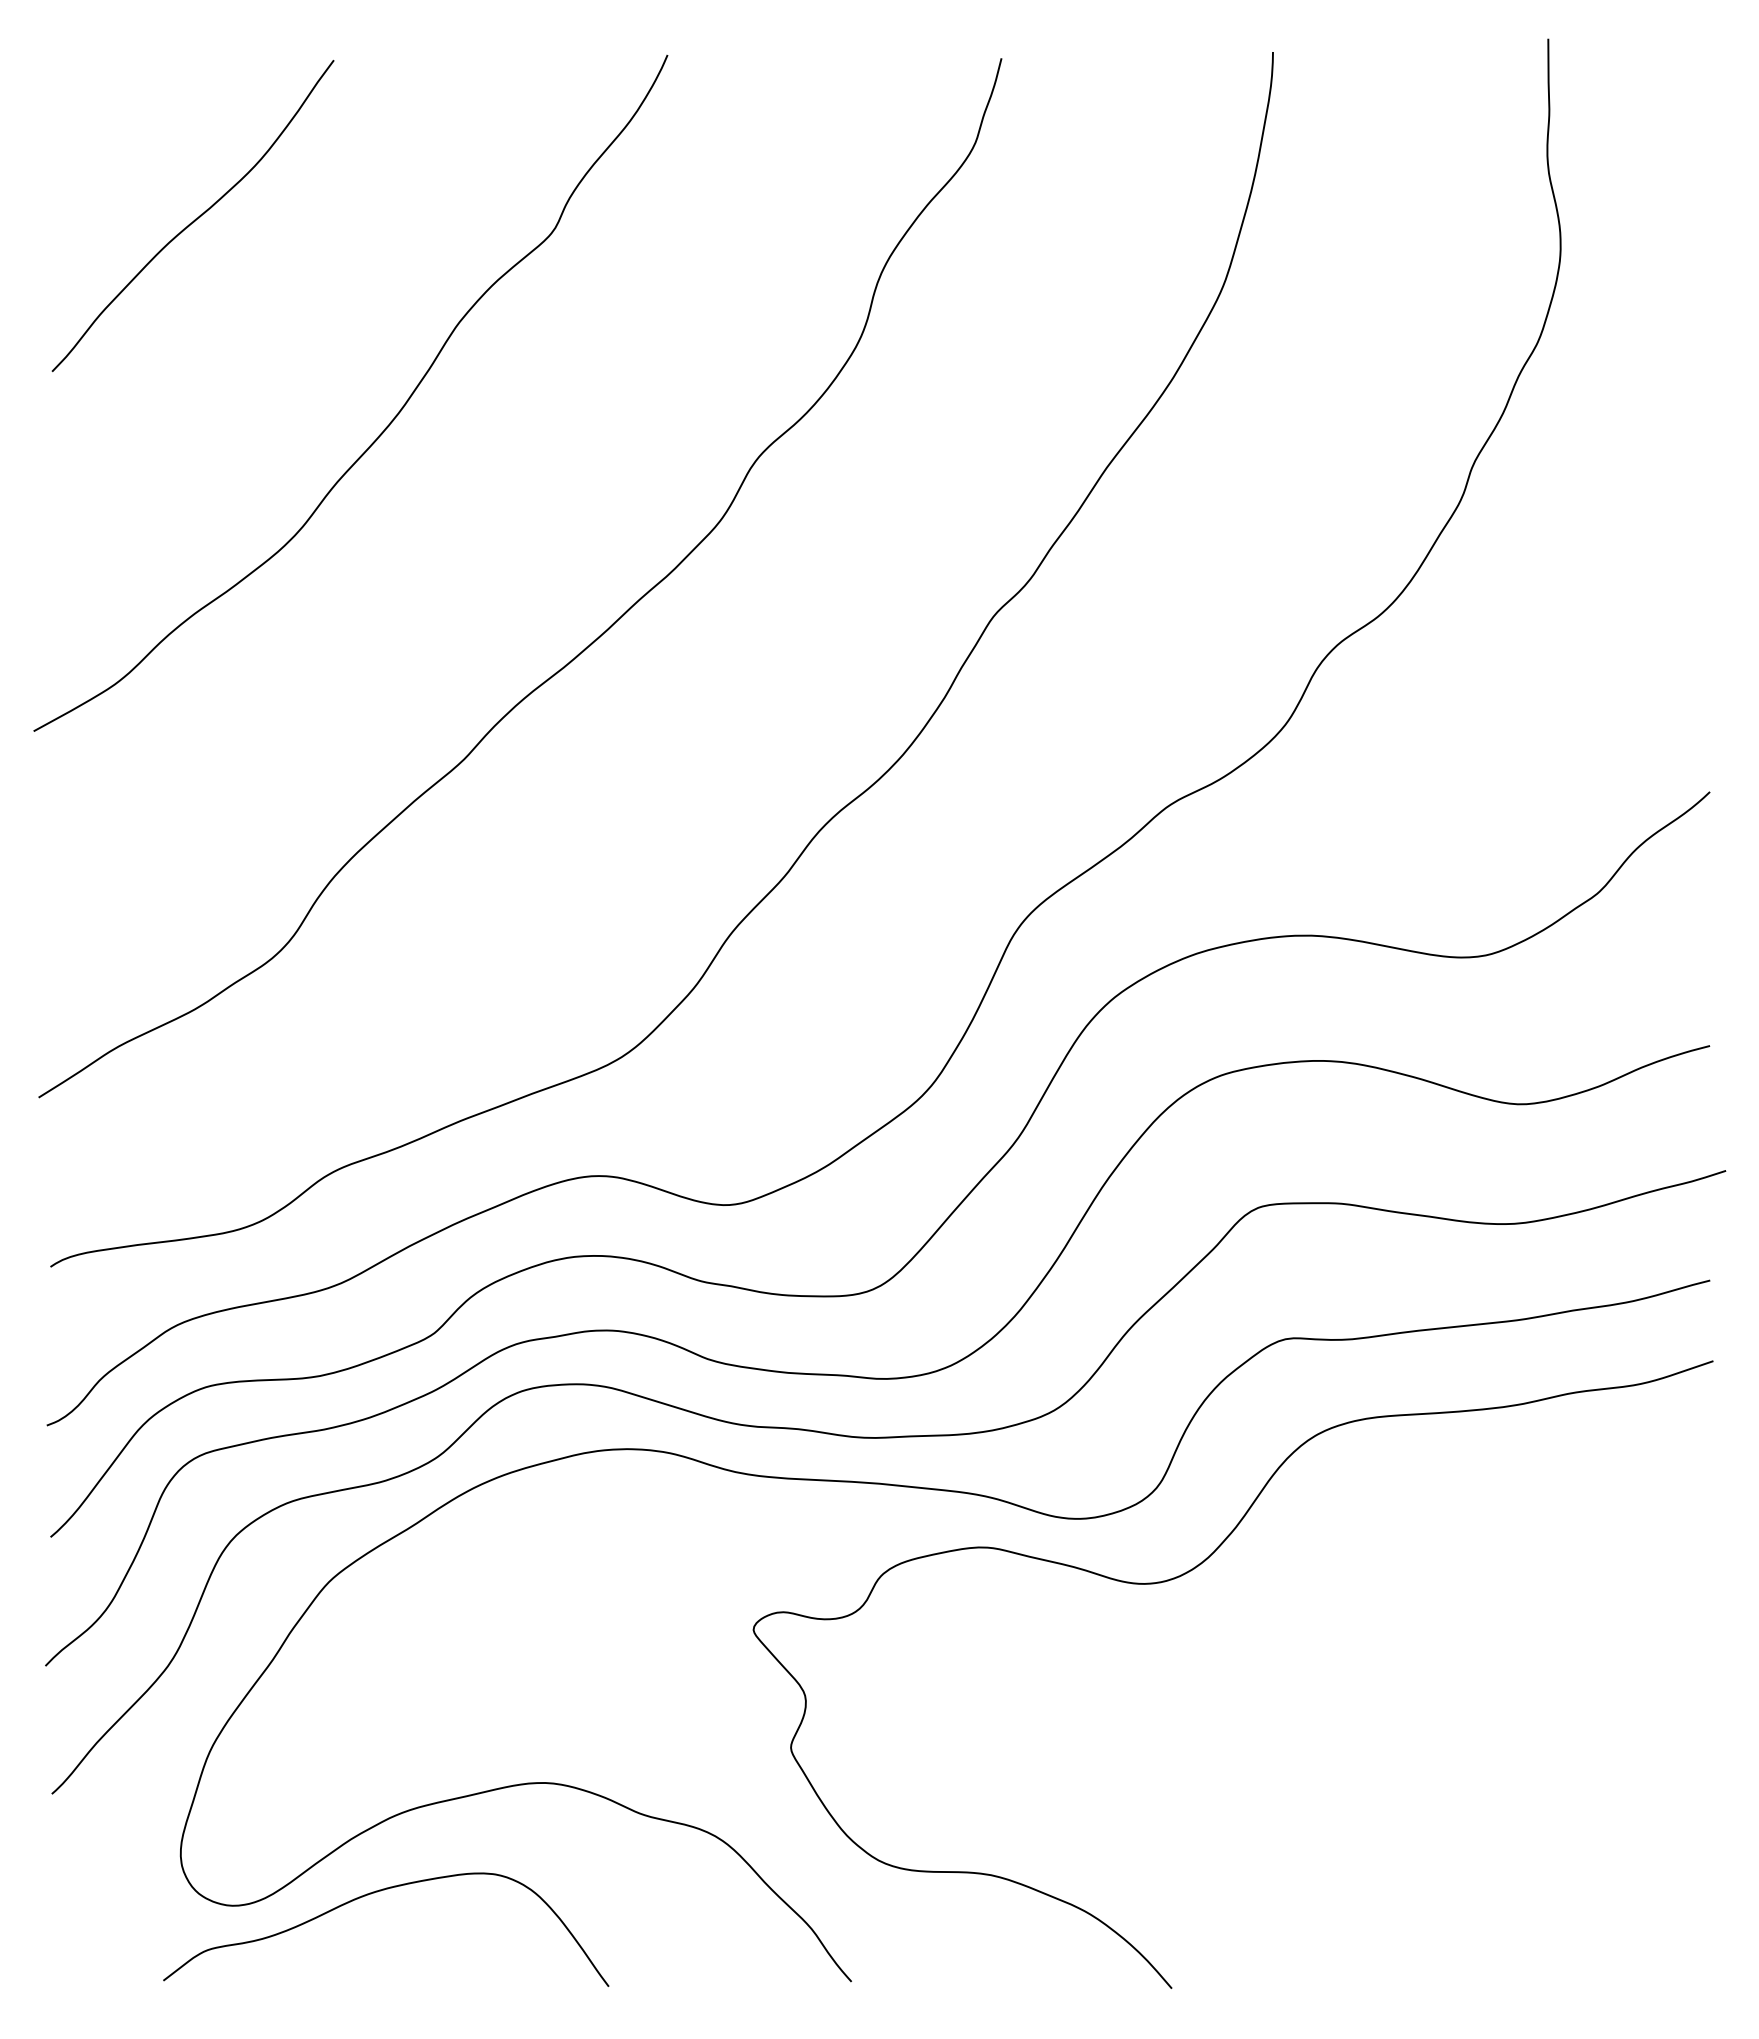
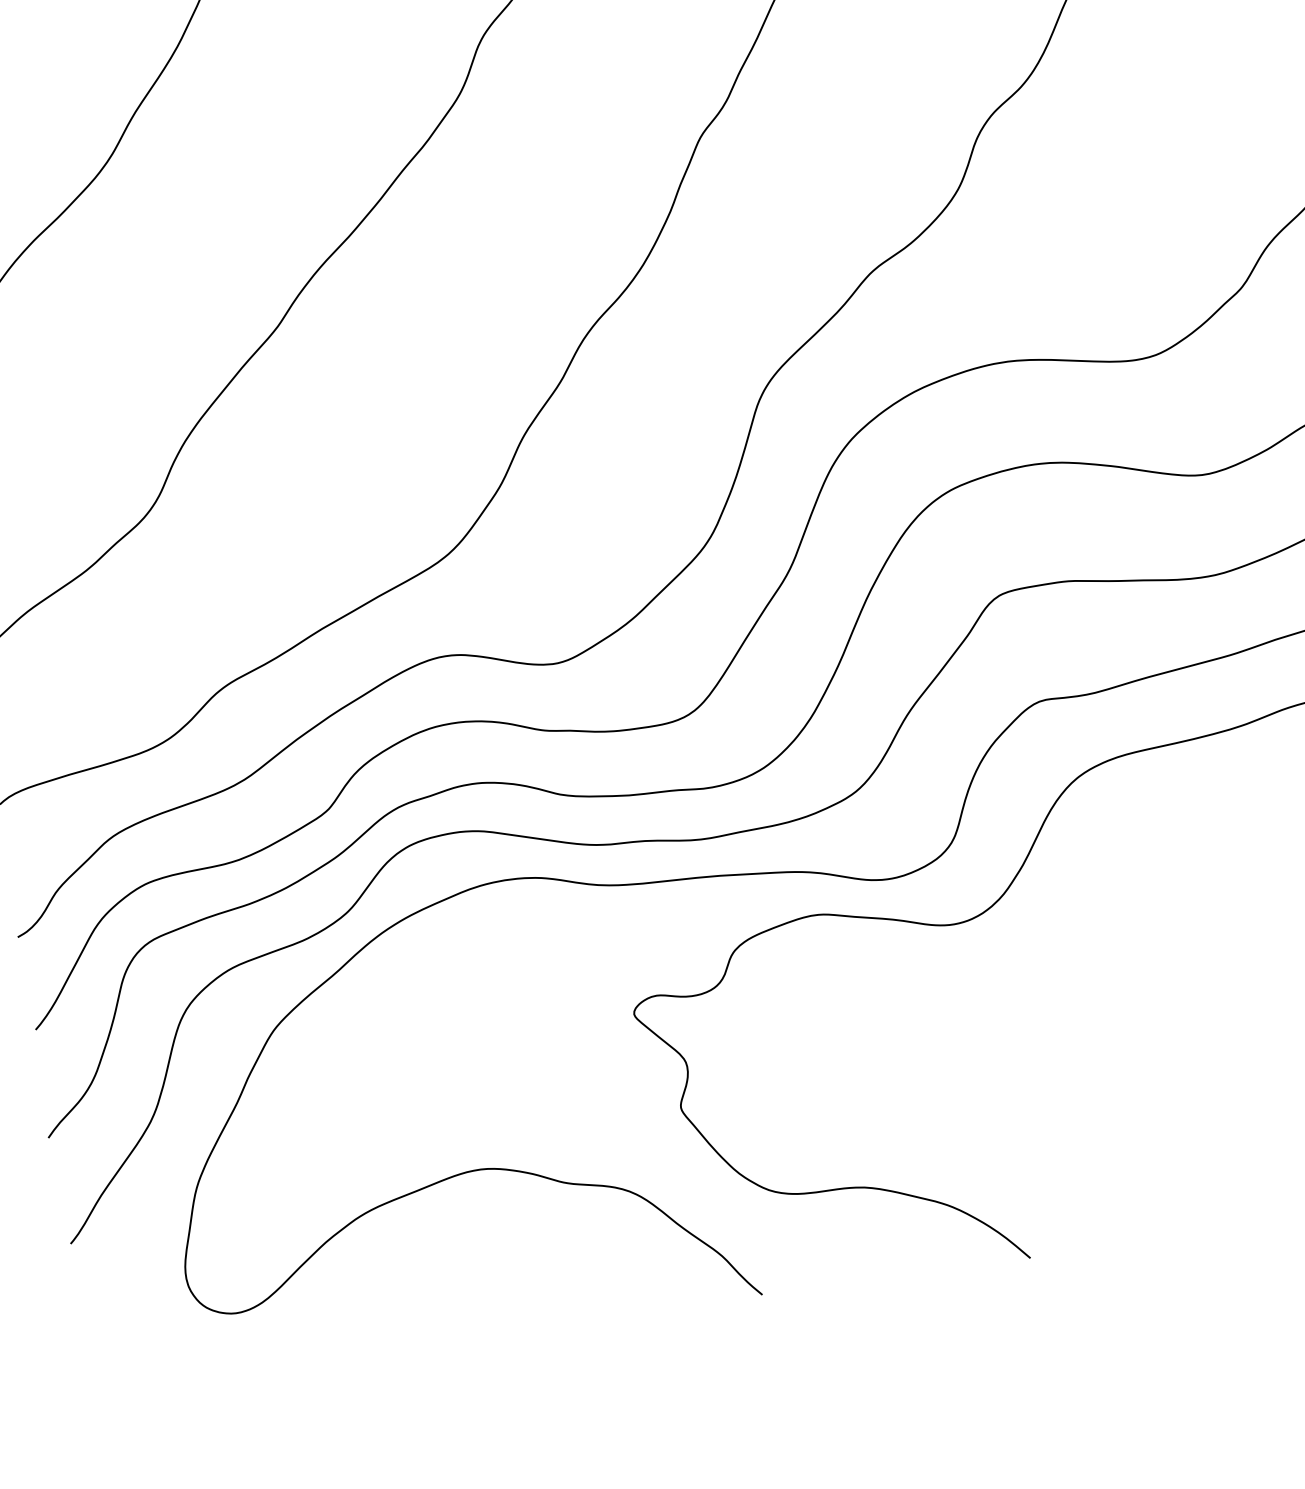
curve: (374, 1893) -> (352, 1284), removed

